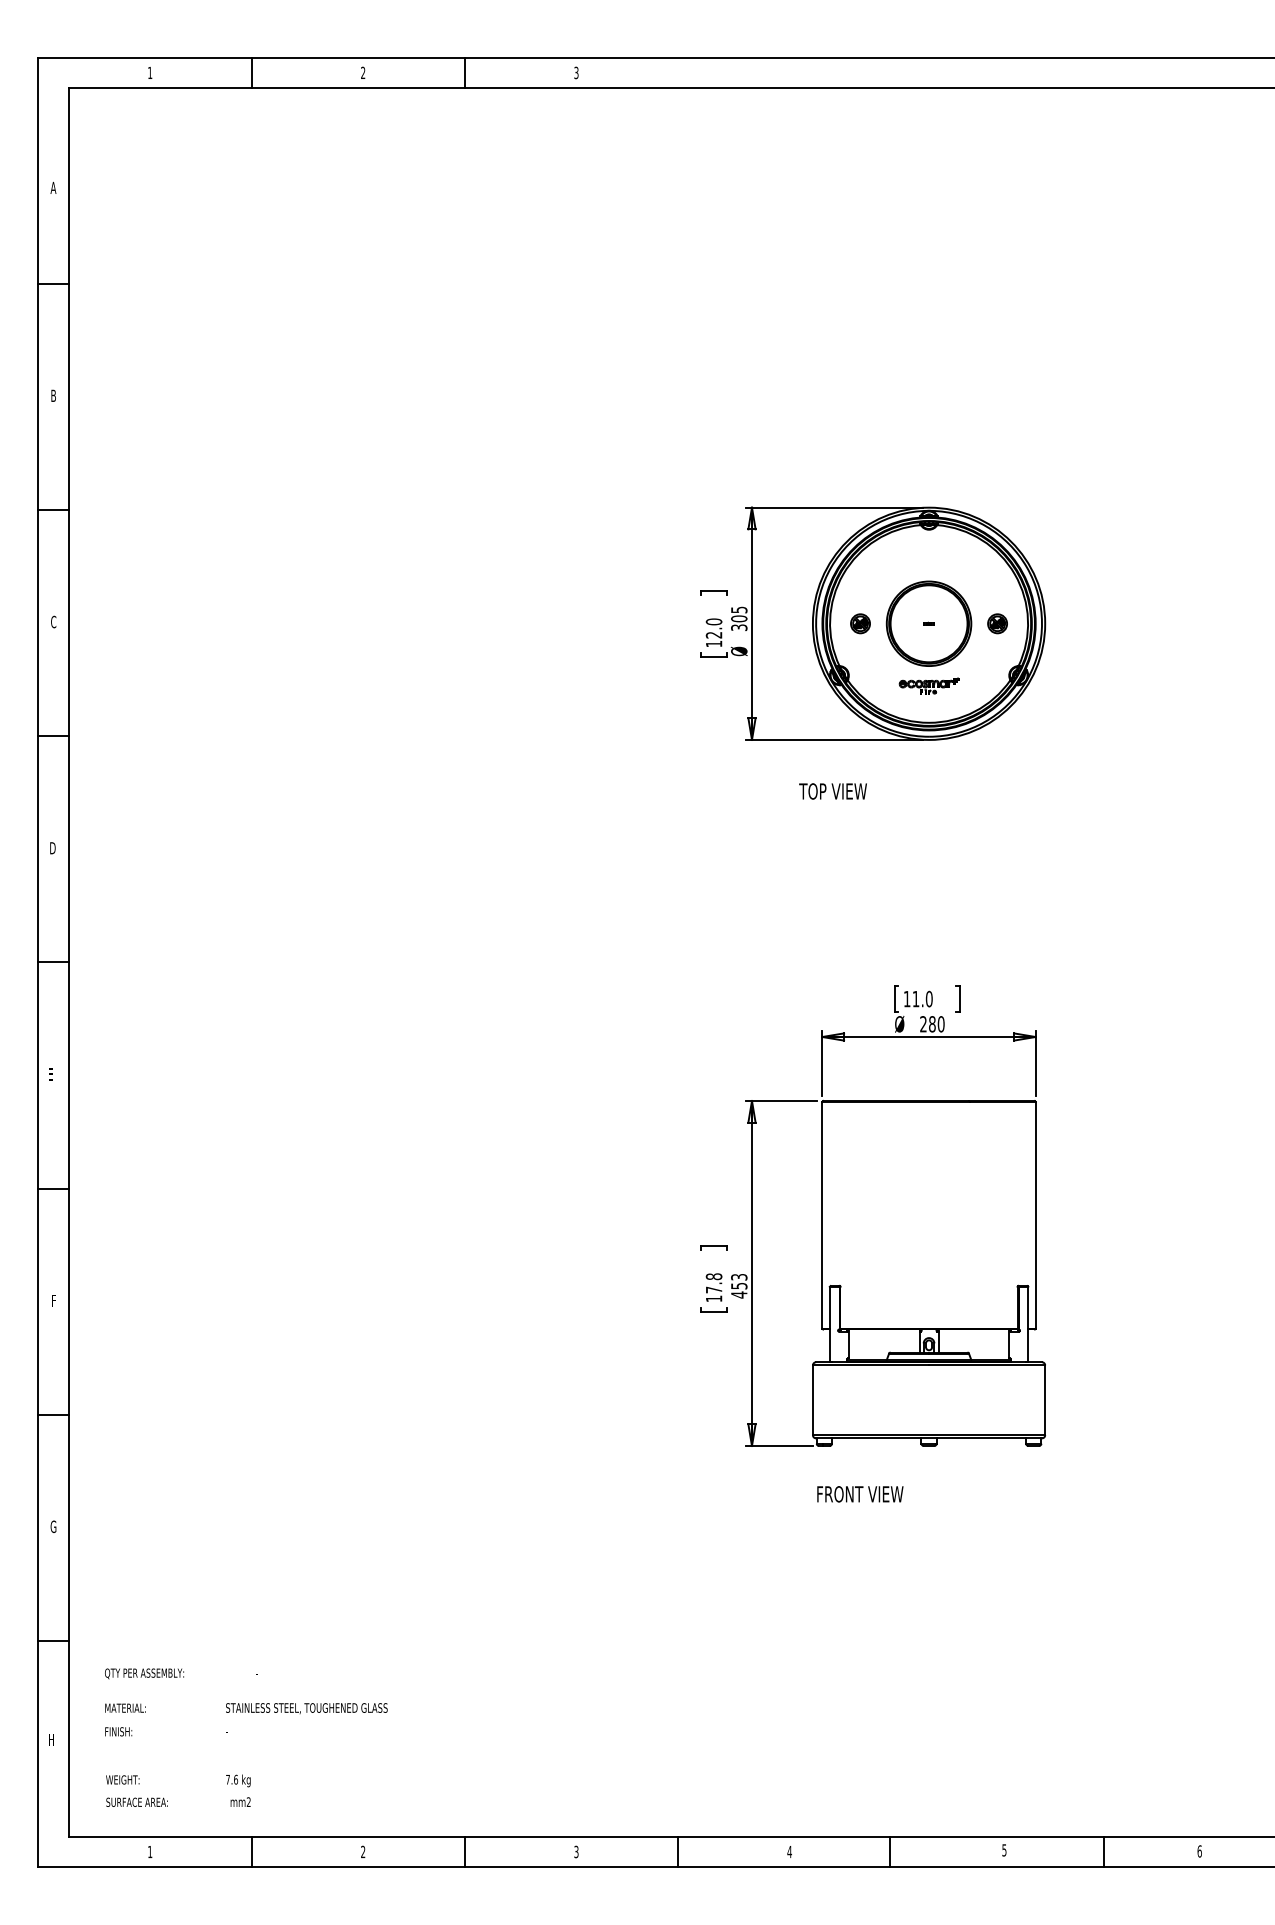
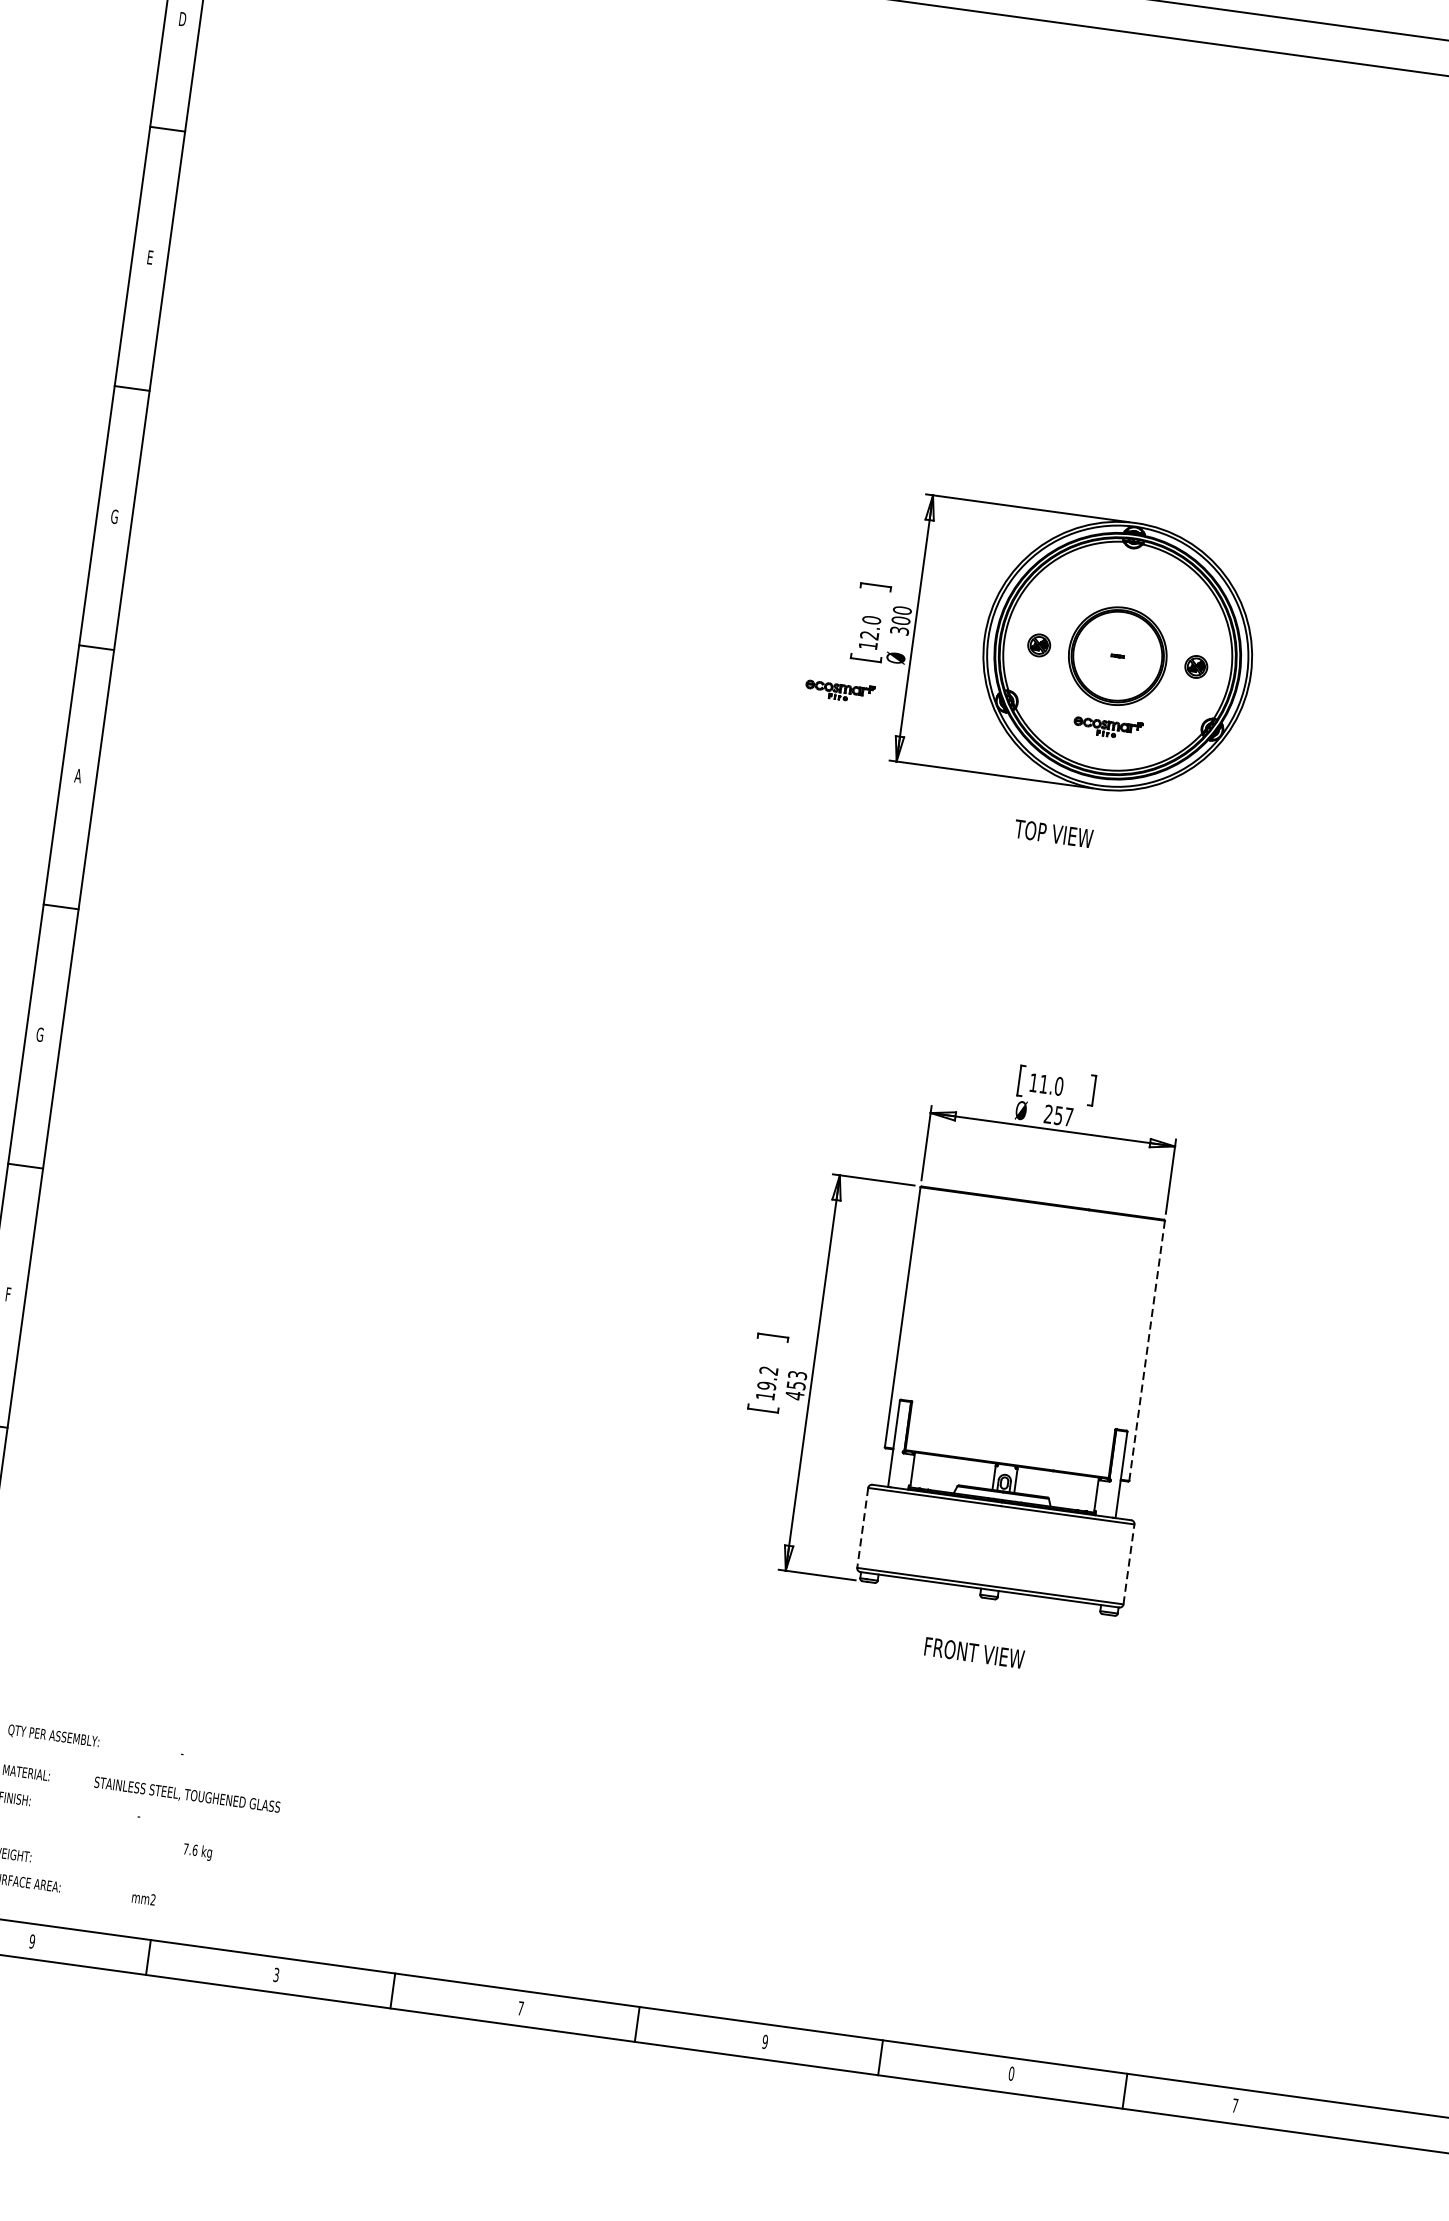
text: (53, 187) -> (182, 18), A -> D
text: (53, 395) -> (150, 257), B -> E
text: (739, 609) -> (902, 610), 305 -> 300
text: (53, 622) -> (114, 517), C -> G
part: (694, 685) -> (839, 690), added
text: (832, 791) -> (1053, 833), moved
text: (52, 848) -> (77, 776), D -> A
text: (936, 1024) -> (1063, 1116), 280 -> 257
text: (50, 1074) -> (40, 1034), E -> G
line: (1035, 1214) -> (1147, 1349), solid -> dashed
text: (713, 1283) -> (767, 1378), 17.8 -> 19.2
line: (812, 1400) -> (862, 1528), solid -> dashed
line: (1045, 1400) -> (1129, 1564), solid -> dashed
text: (860, 1494) -> (974, 1653), moved
text: (306, 1708) -> (186, 1795), moved
text: (238, 1780) -> (197, 1851), moved
text: (1004, 1850) -> (1011, 2073), 5 -> 0
text: (150, 1851) -> (32, 1941), 1 -> 9
text: (576, 1851) -> (520, 2007), 3 -> 7
text: (789, 1851) -> (765, 2041), 4 -> 9
text: (1199, 1851) -> (1234, 2105), 6 -> 7
text: (363, 1852) -> (276, 1975), 2 -> 3

